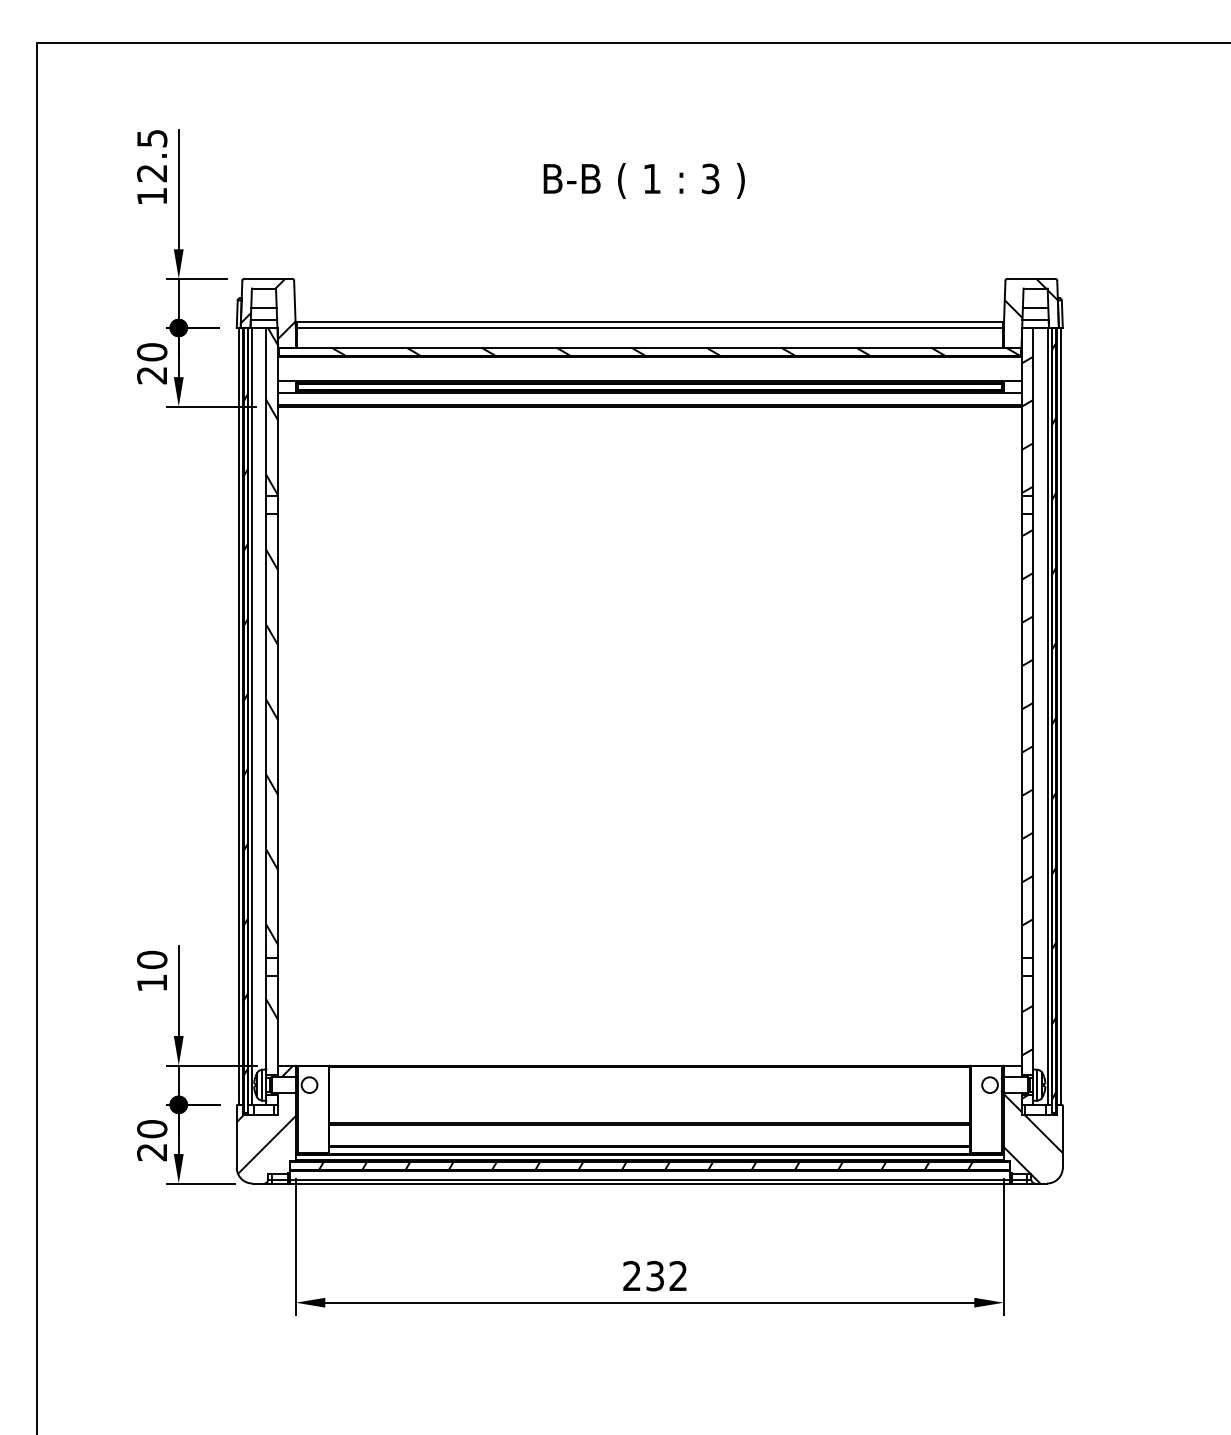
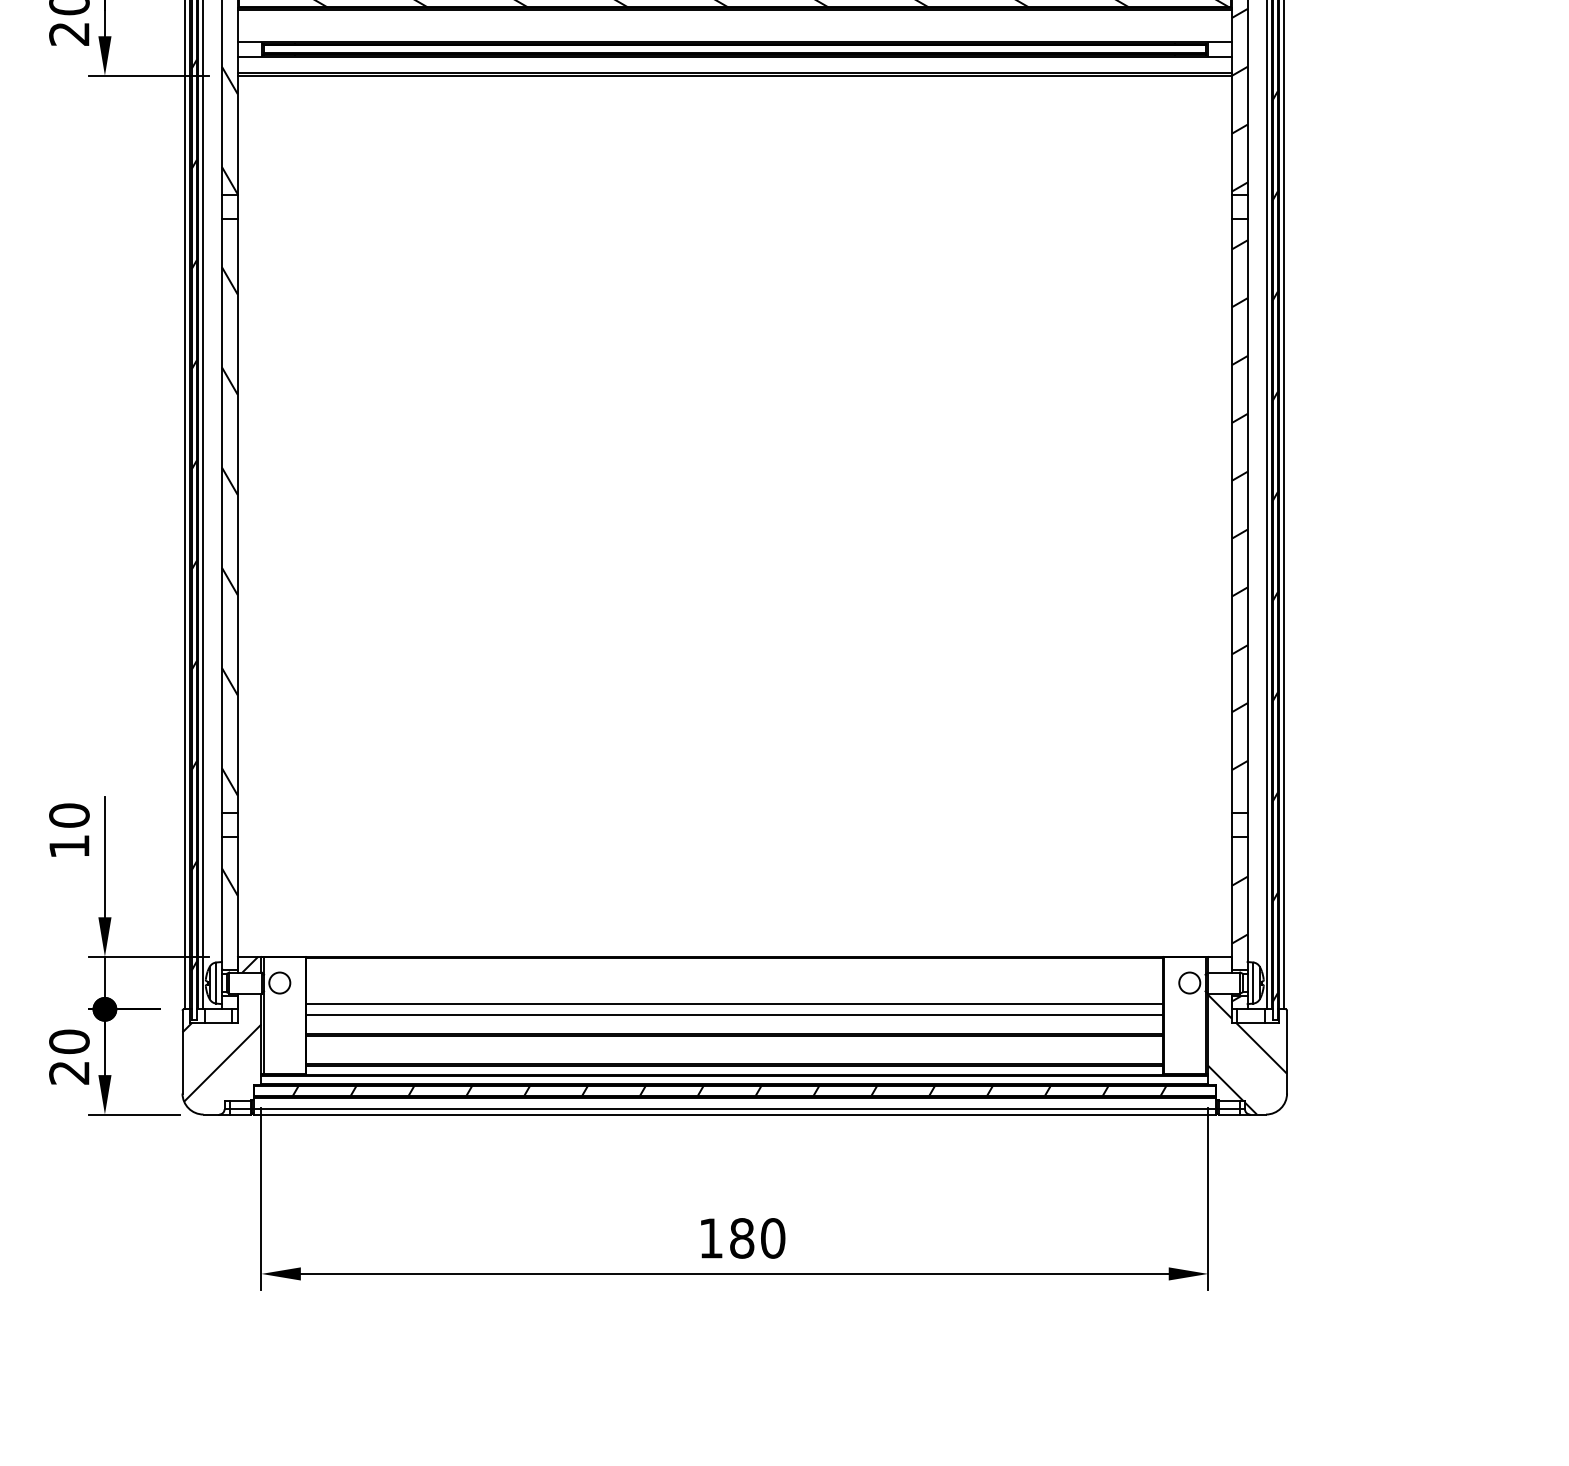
line: (649, 1100) -> (734, 1003), added
line: (649, 1108) -> (734, 1014), added
text: (655, 1276) -> (742, 1238), 232 -> 180

